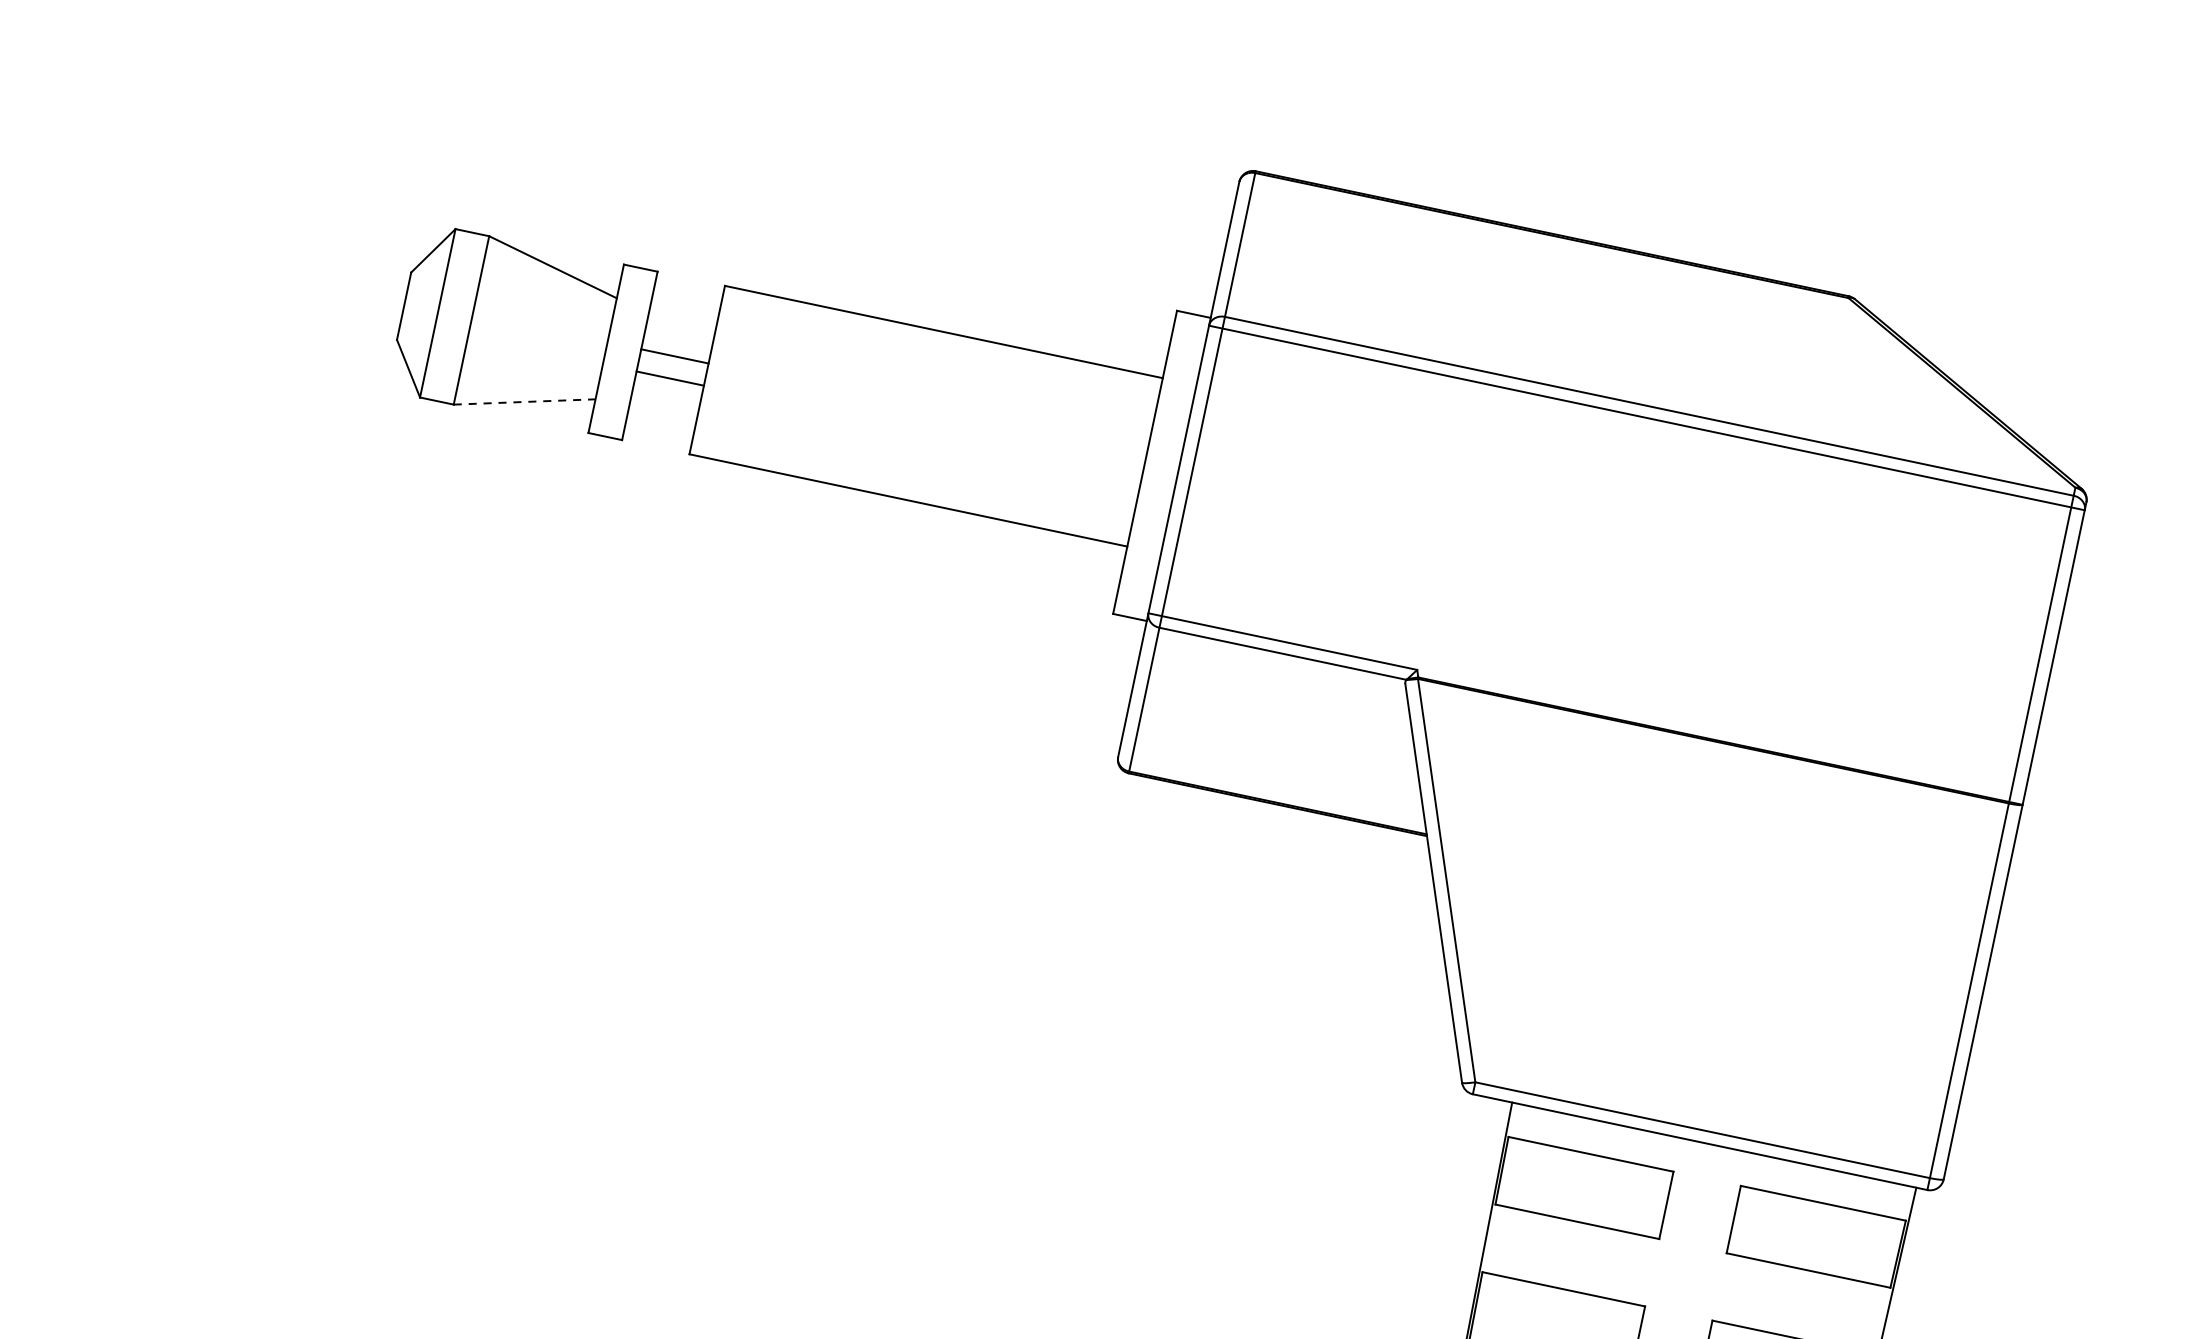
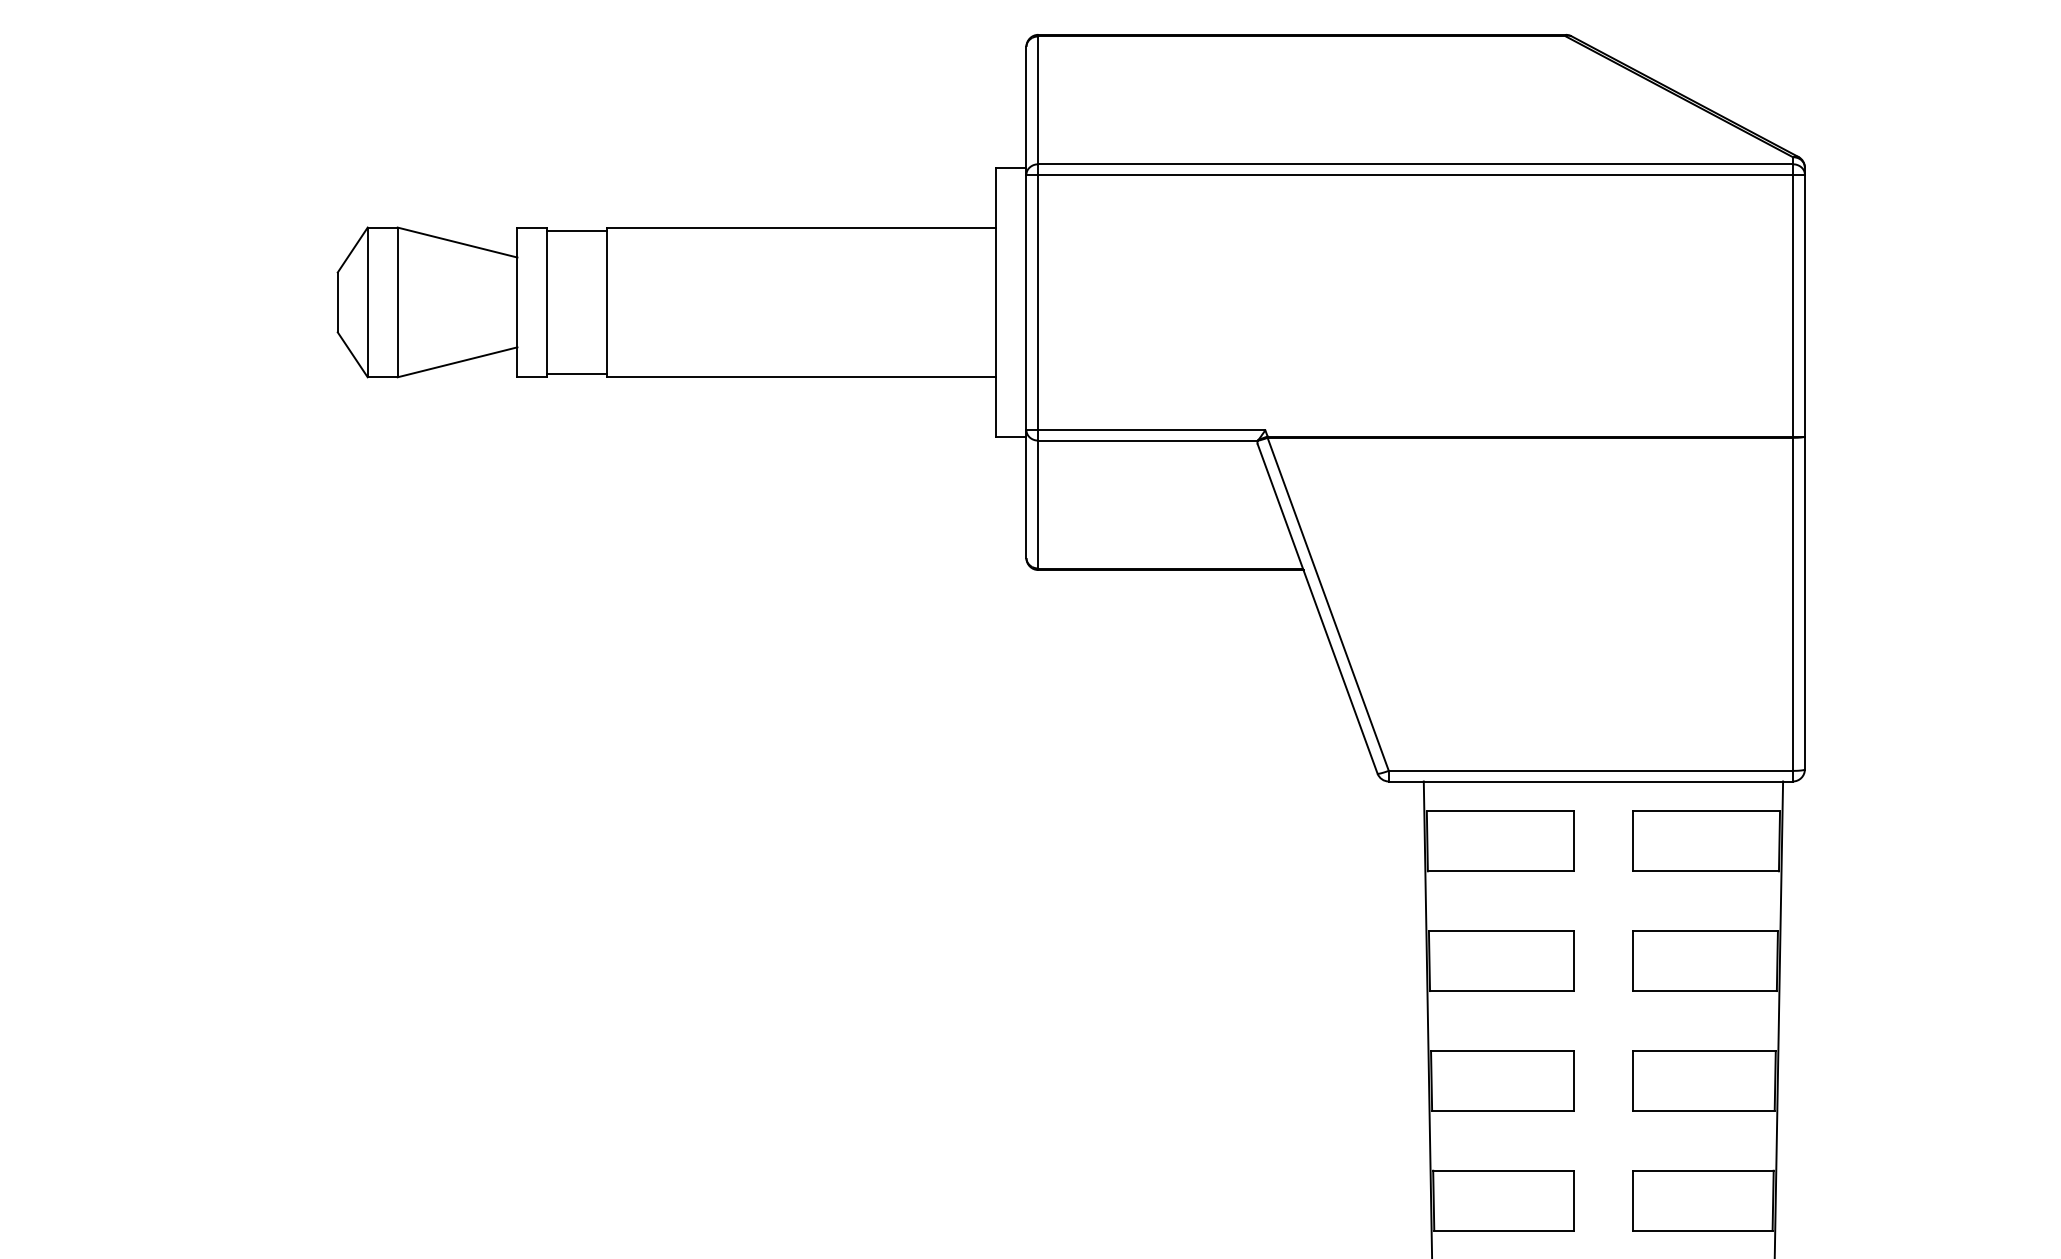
line: (675, 356) -> (577, 230), moved
line: (670, 378) -> (577, 374), moved
line: (524, 402) -> (457, 362), dashed -> solid

